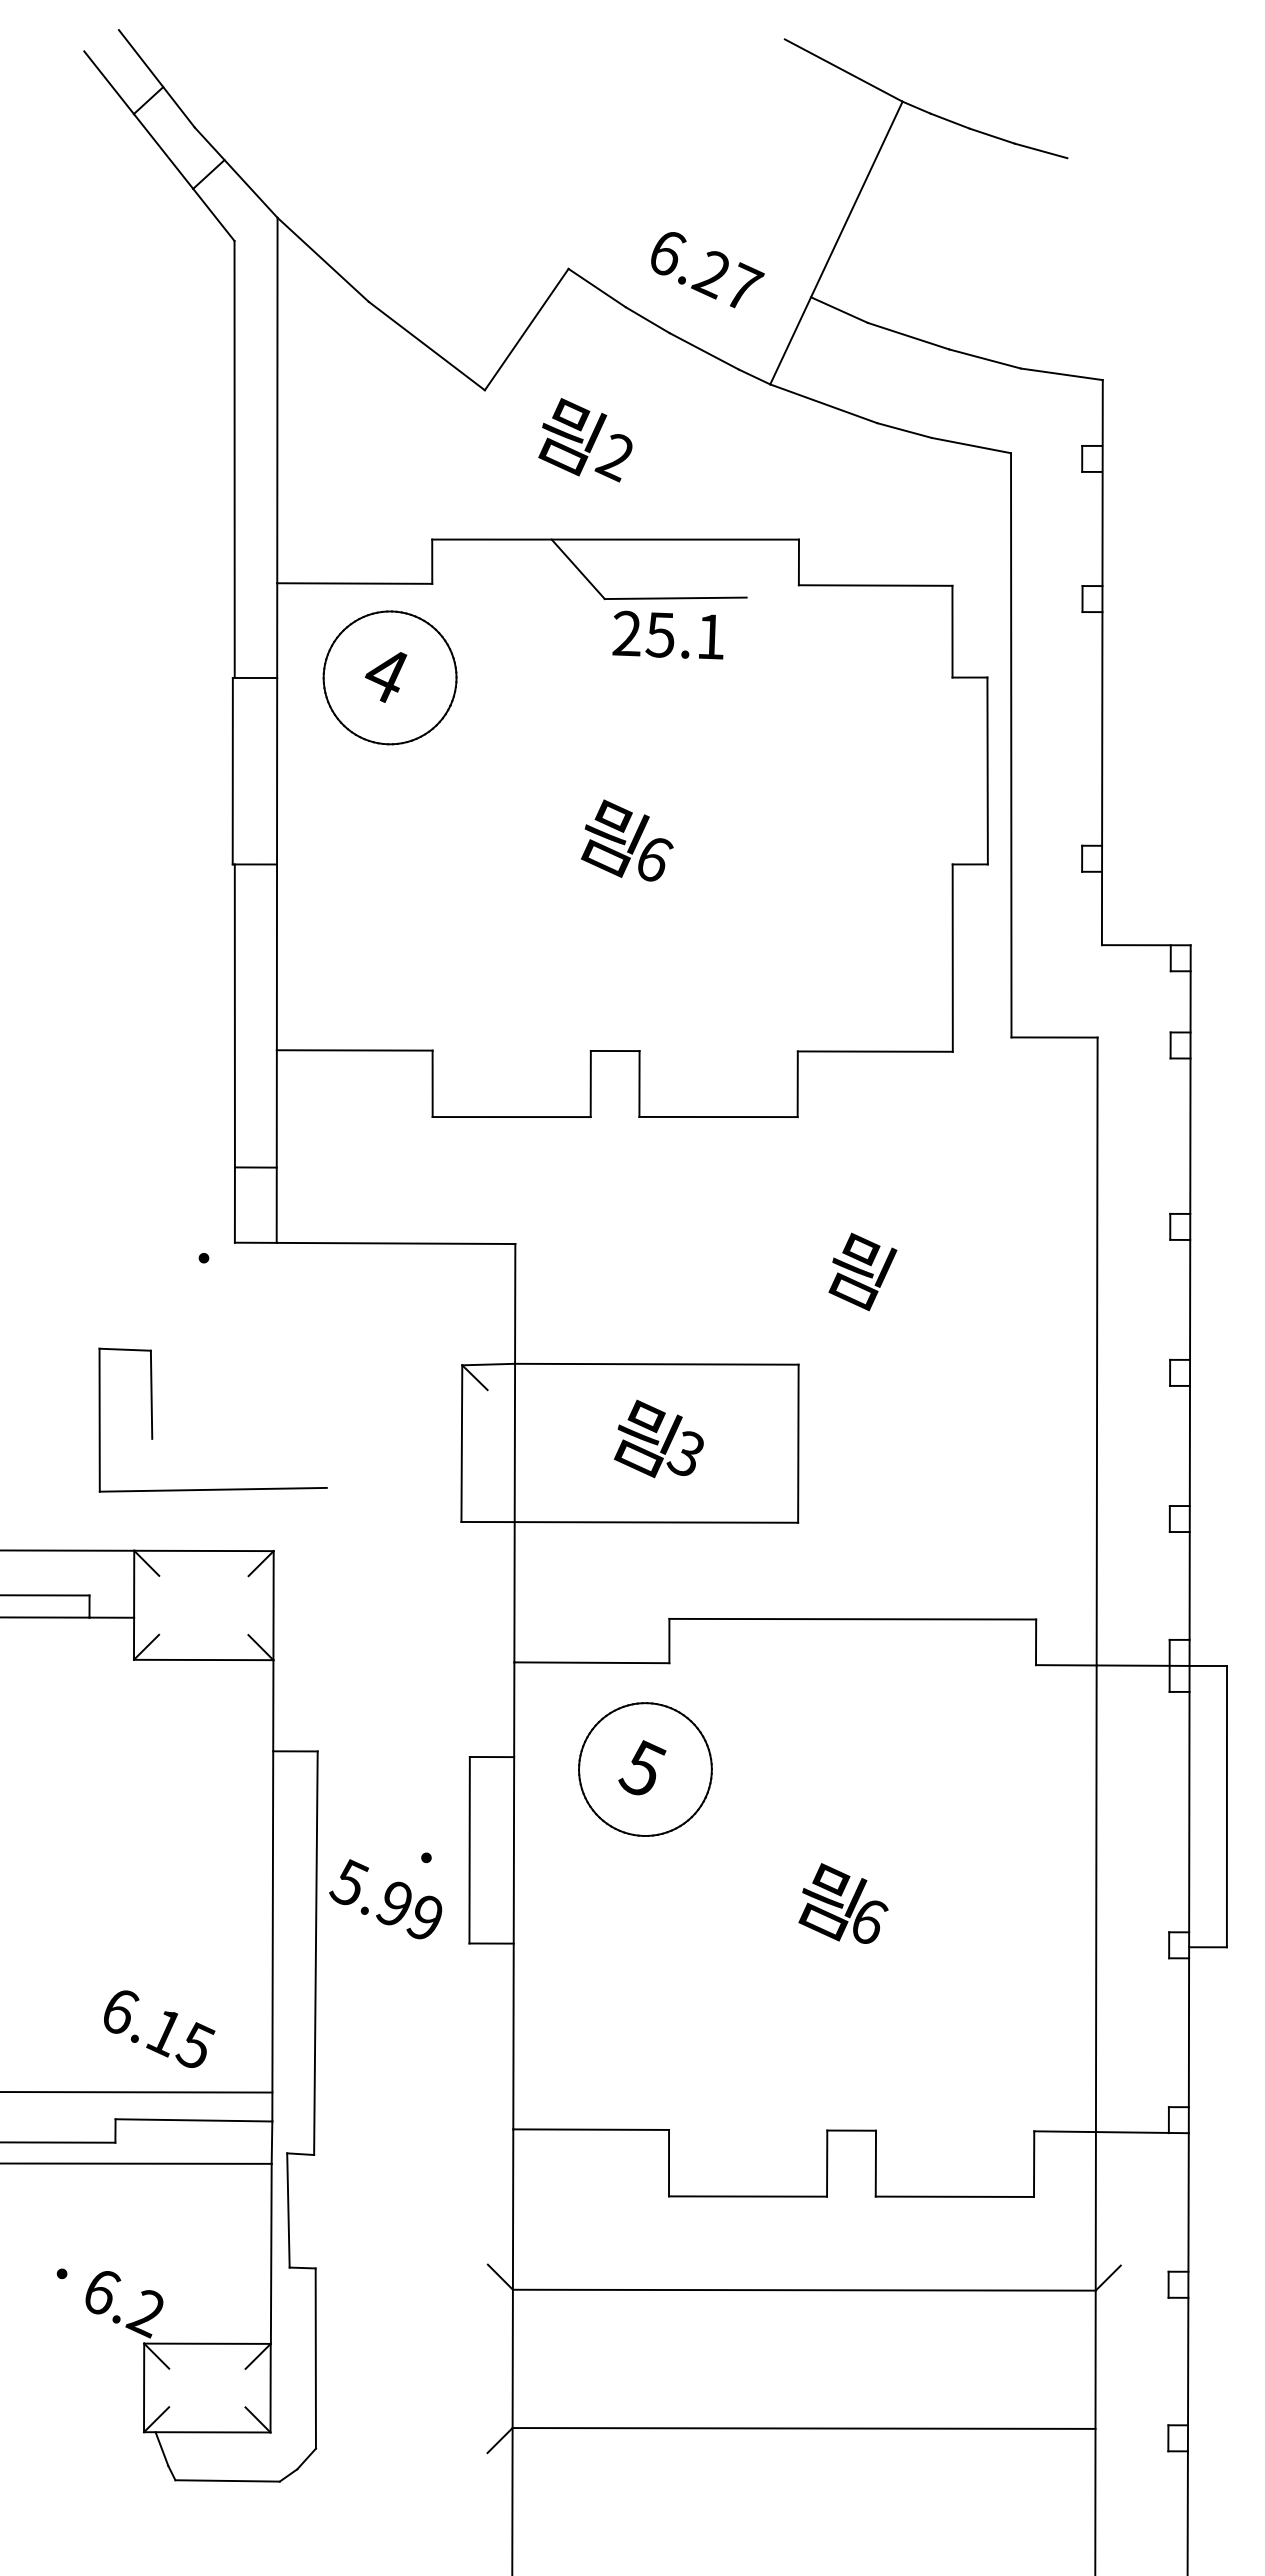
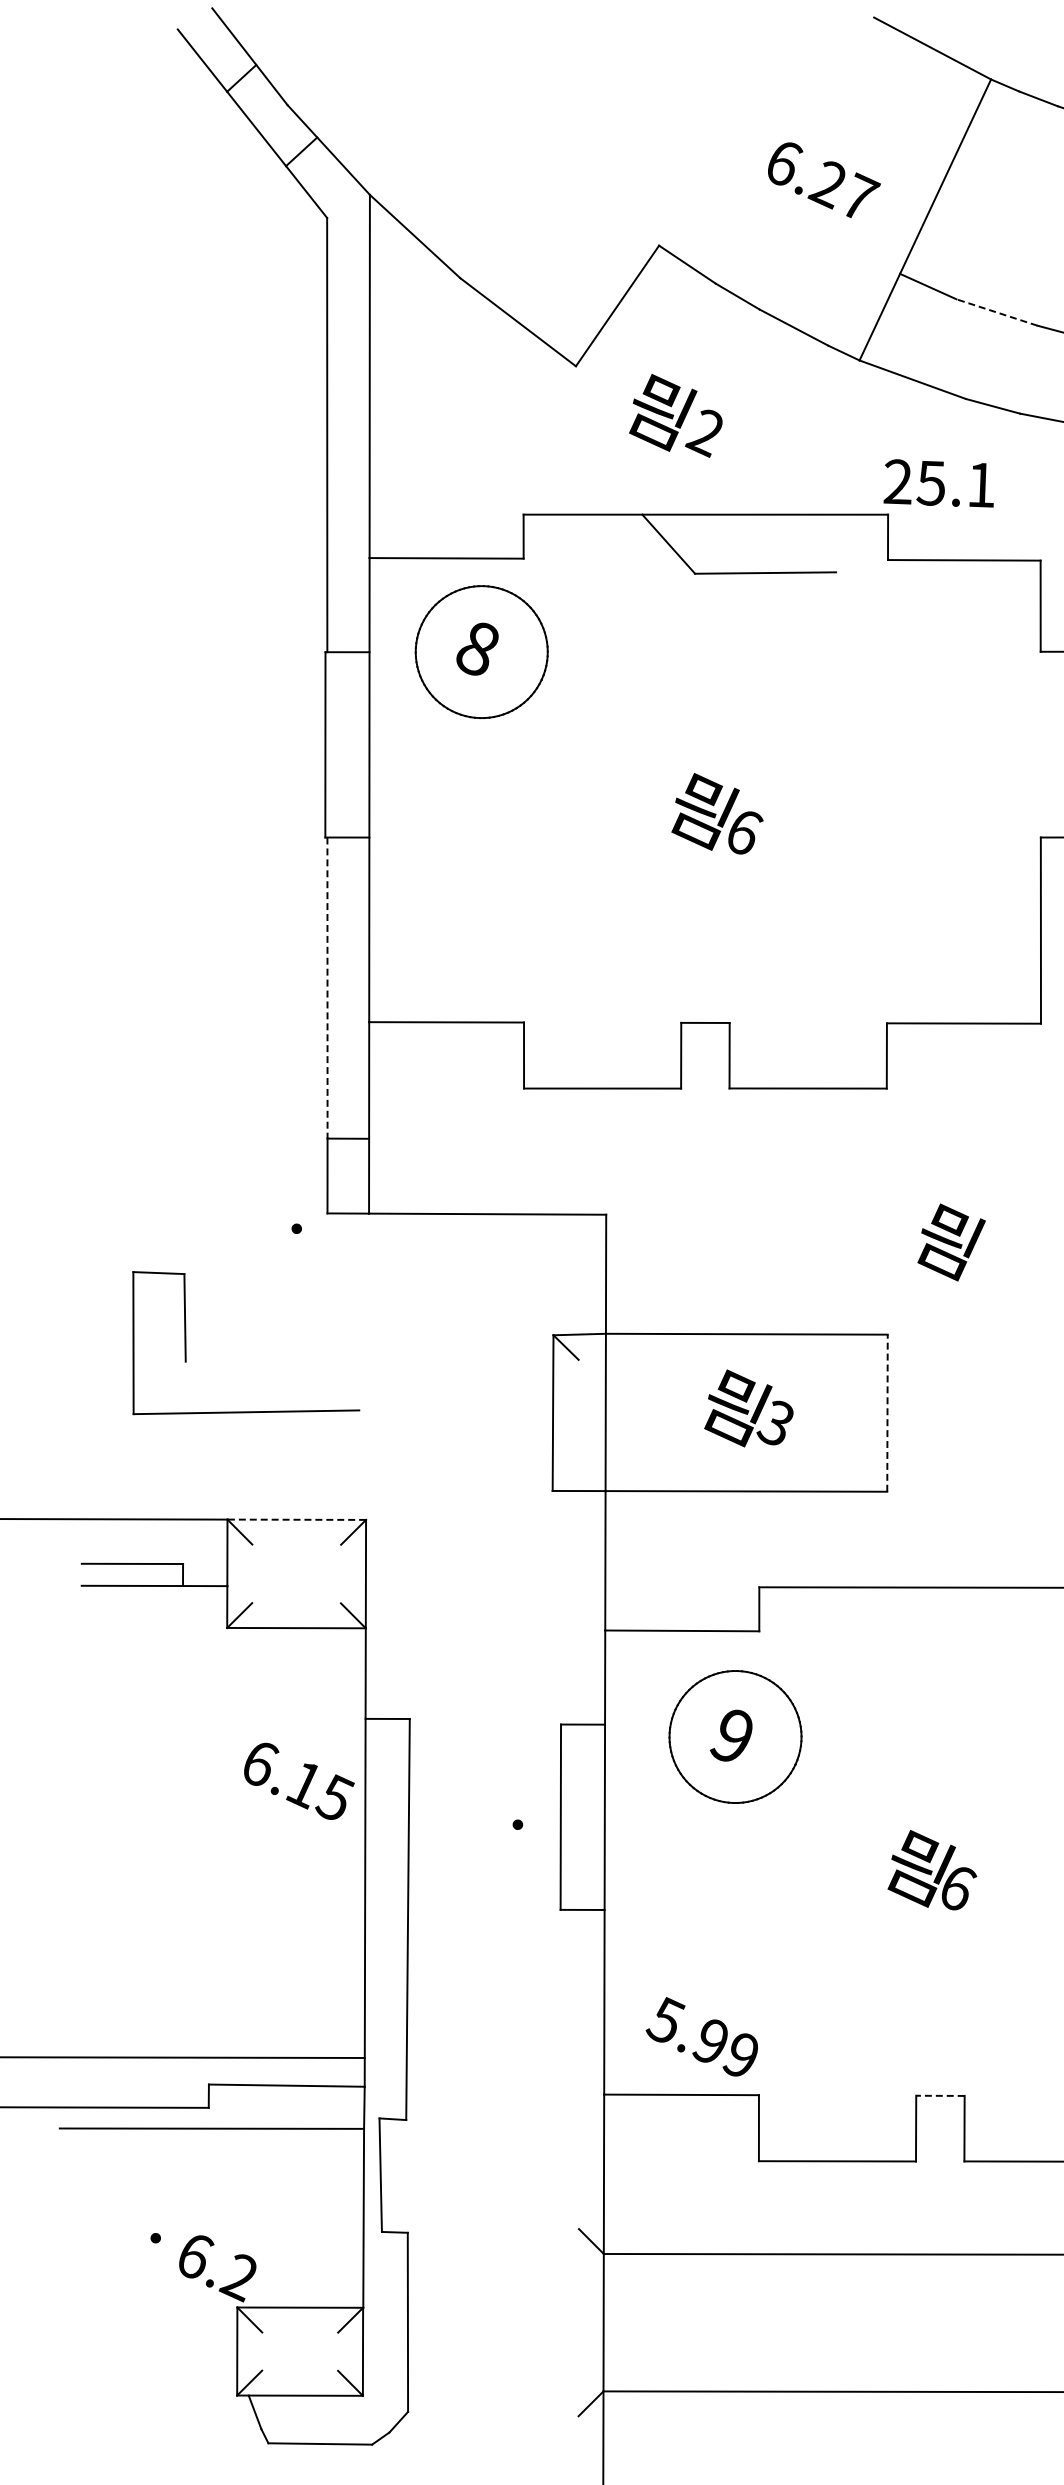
text: (707, 270) -> (824, 180), moved
line: (908, 336) -> (996, 312), solid -> dashed
text: (667, 634) -> (938, 482), moved
text: (385, 675) -> (477, 649), 4 -> 8
line: (234, 1016) -> (327, 988), solid -> dashed
part: (152, 1419) -> (185, 1342), moved
line: (798, 1443) -> (887, 1412), solid -> dashed
line: (203, 1550) -> (296, 1519), solid -> dashed
text: (642, 1767) -> (732, 1734), 5 -> 9
text: (385, 1899) -> (701, 2037), moved
text: (159, 2028) -> (299, 1780), moved
line: (851, 2130) -> (940, 2095), solid -> dashed

